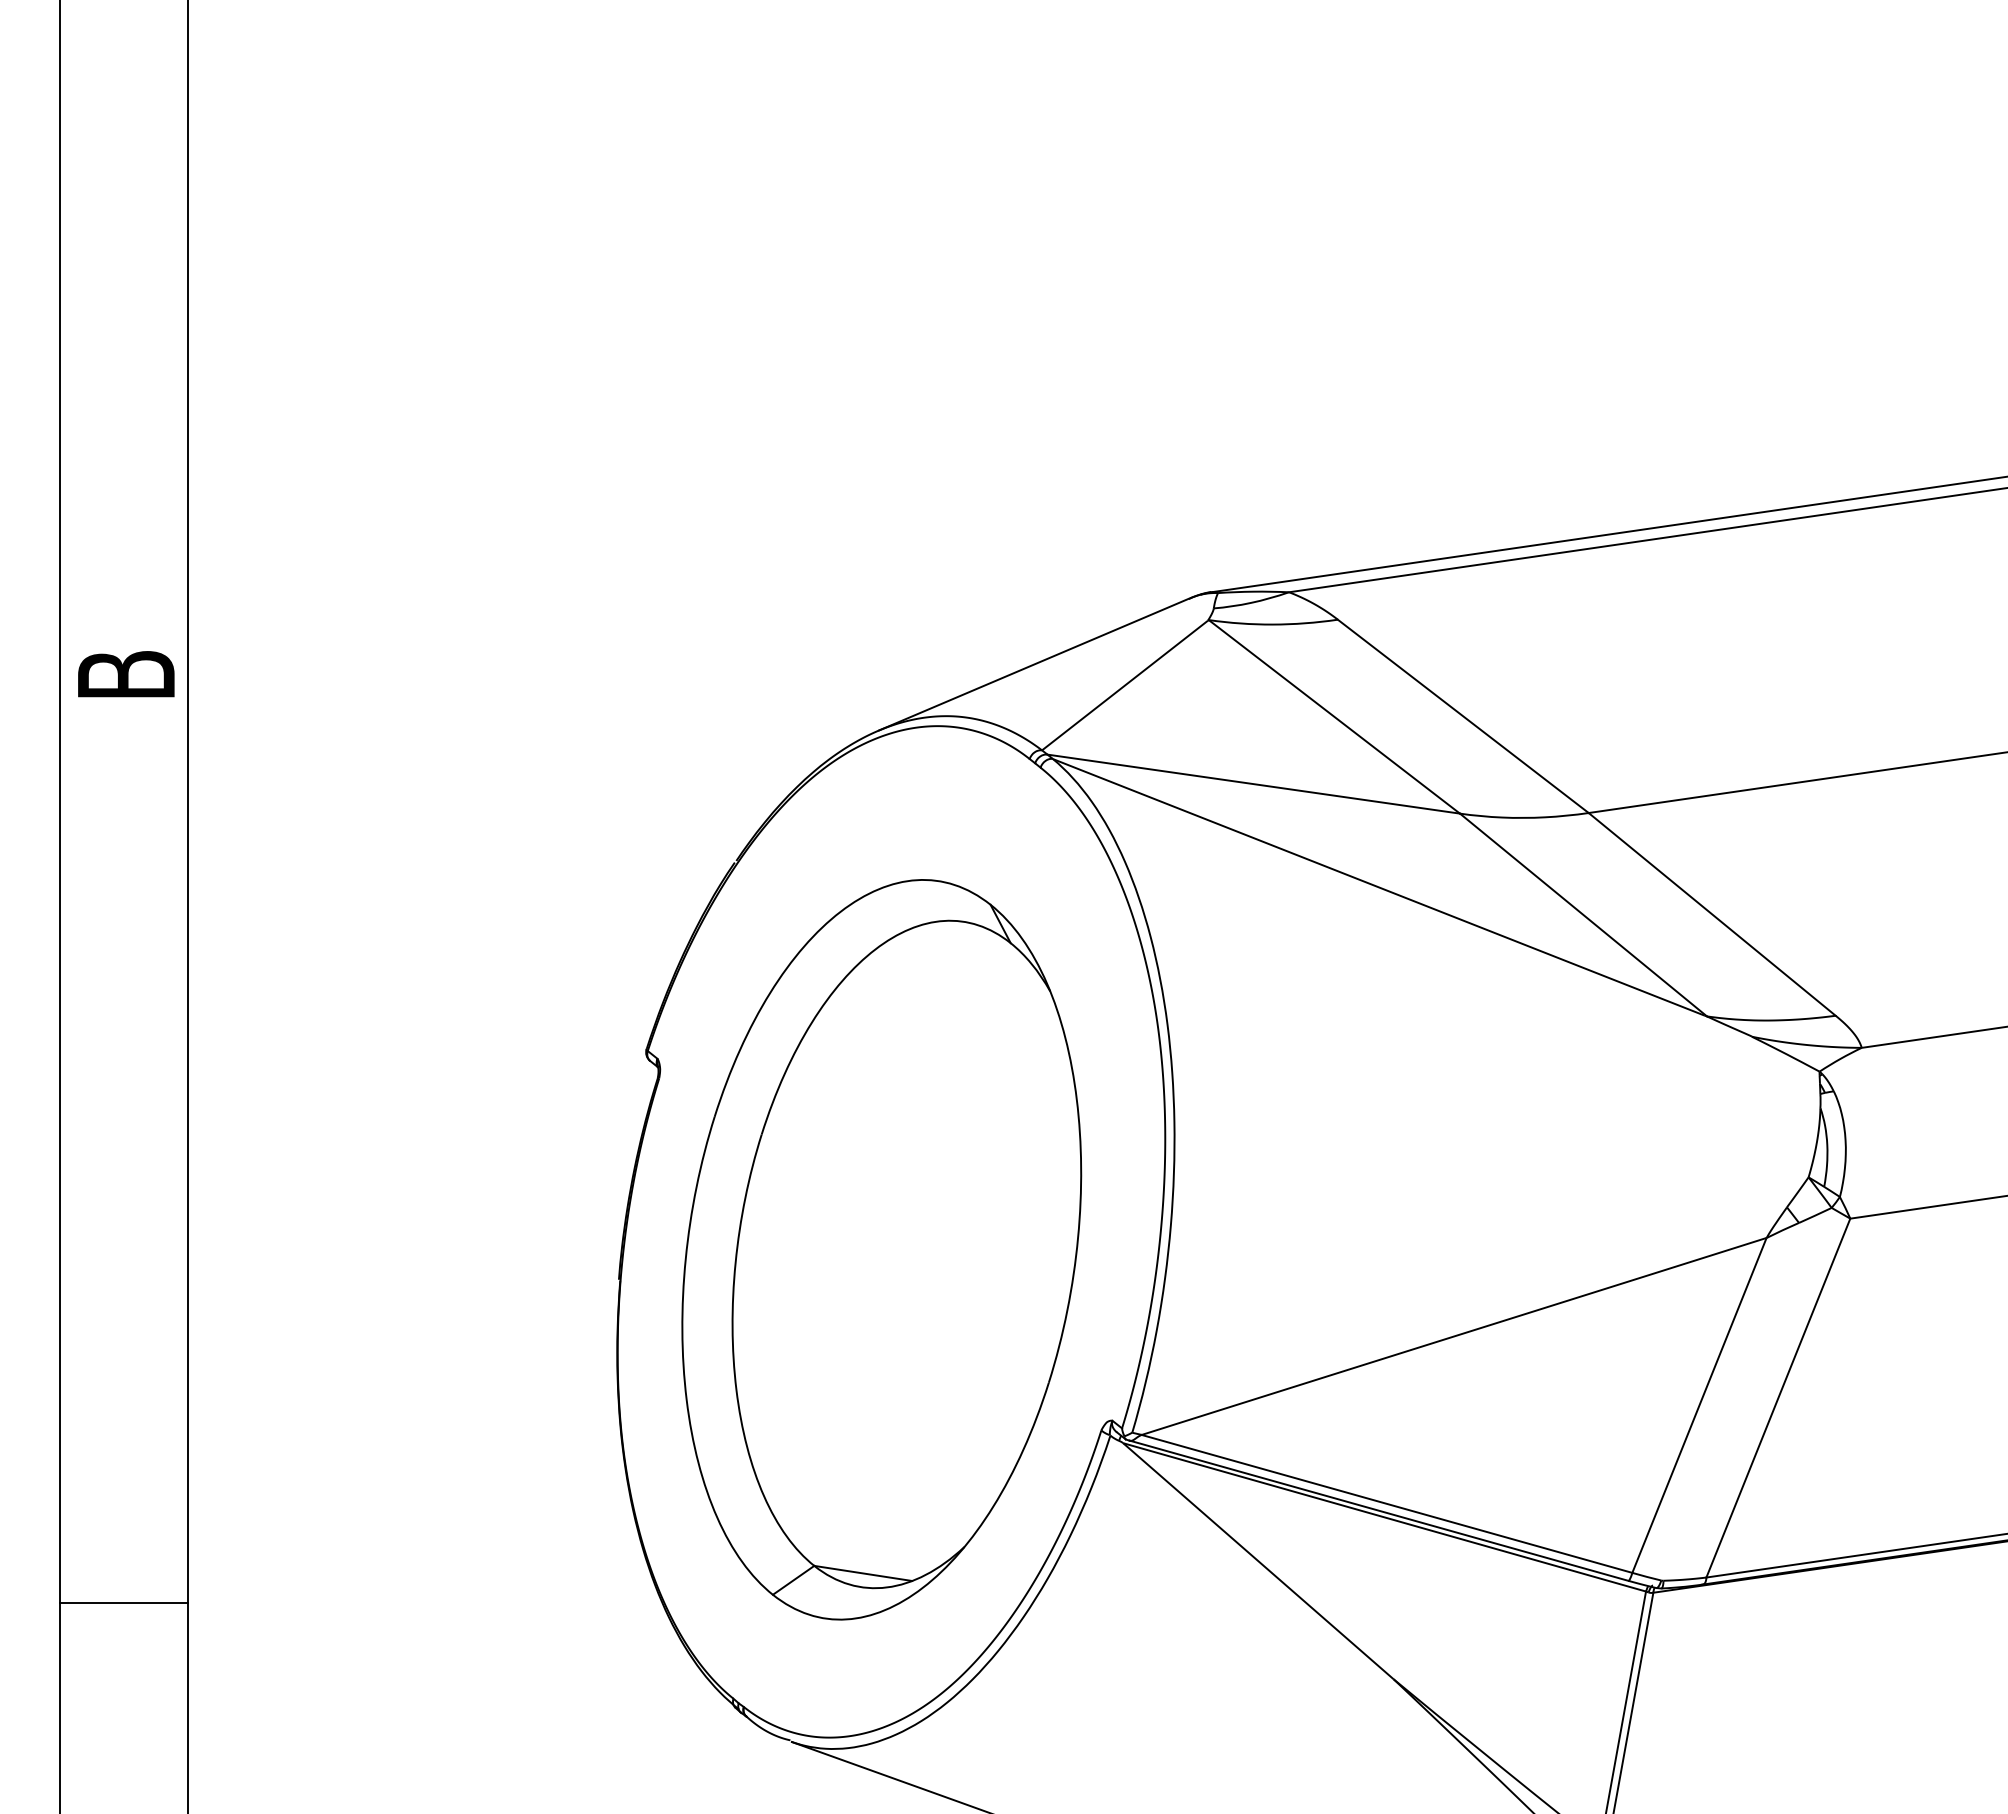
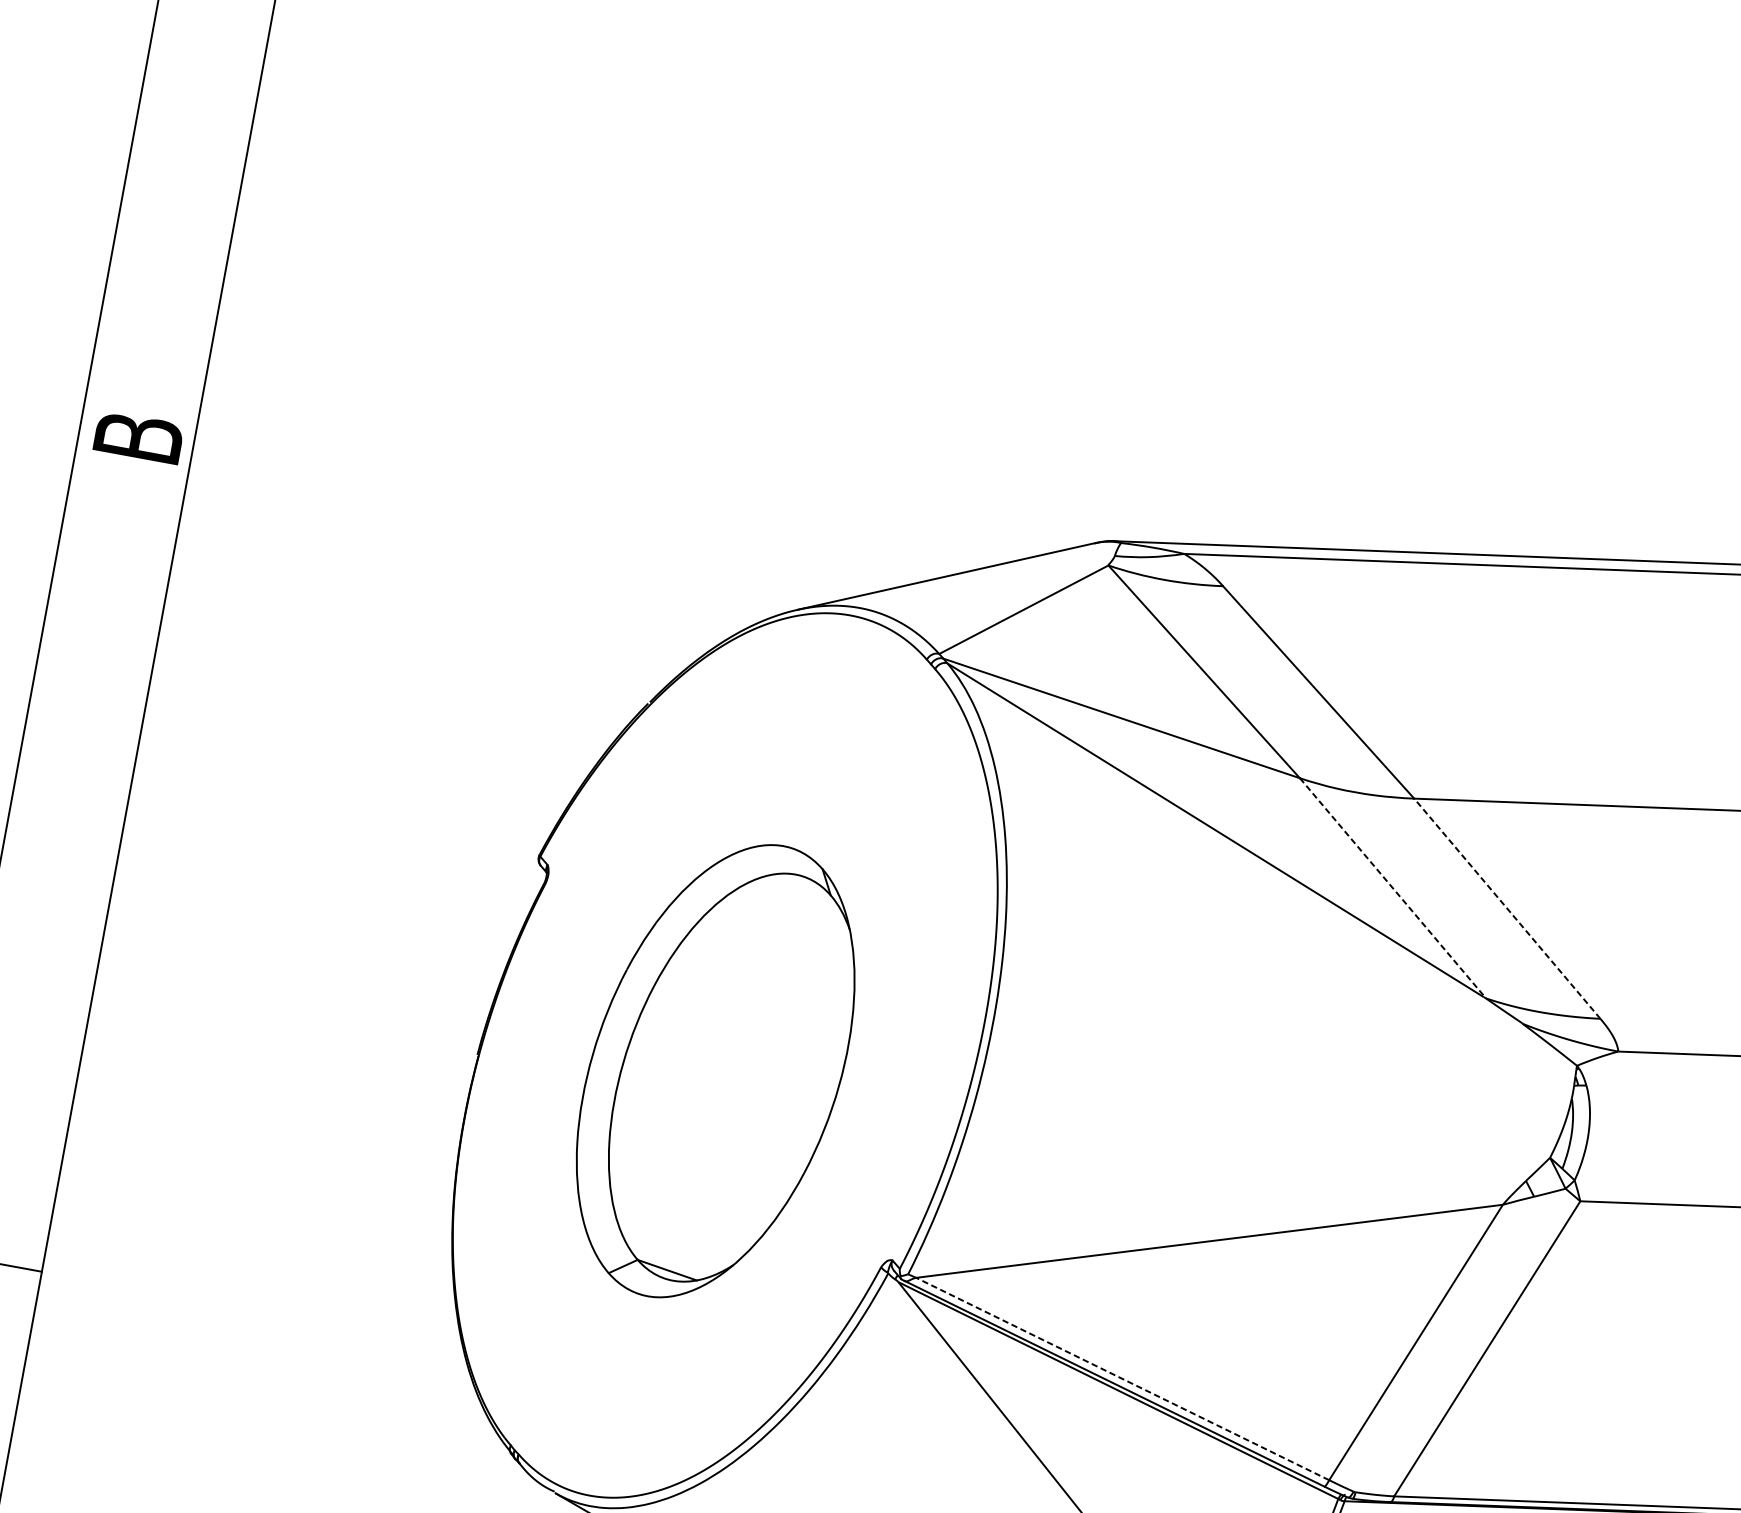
line: (1712, 914) -> (1507, 908), solid -> dashed
line: (1583, 915) -> (1392, 888), solid -> dashed
part: (881, 1249) -> (715, 1070), size x0.7
line: (1387, 1503) -> (1123, 1378), solid -> dashed

